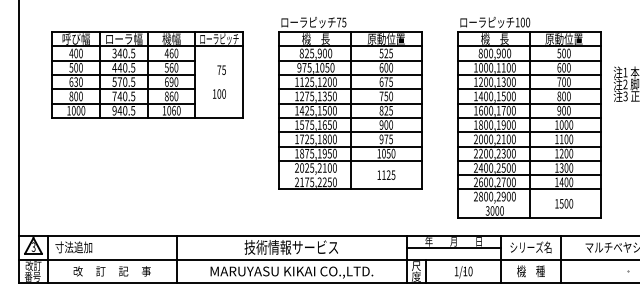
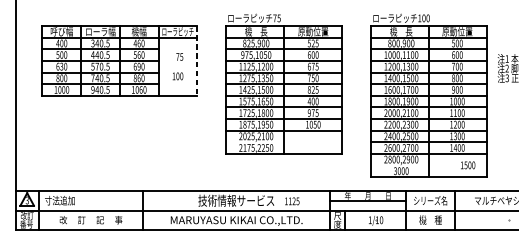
line: (243, 74) -> (197, 60), solid -> dashed
text: (381, 124) -> (309, 101), 900 -> 400
text: (386, 174) -> (292, 200), moved
text: (564, 203) -> (468, 165), moved

